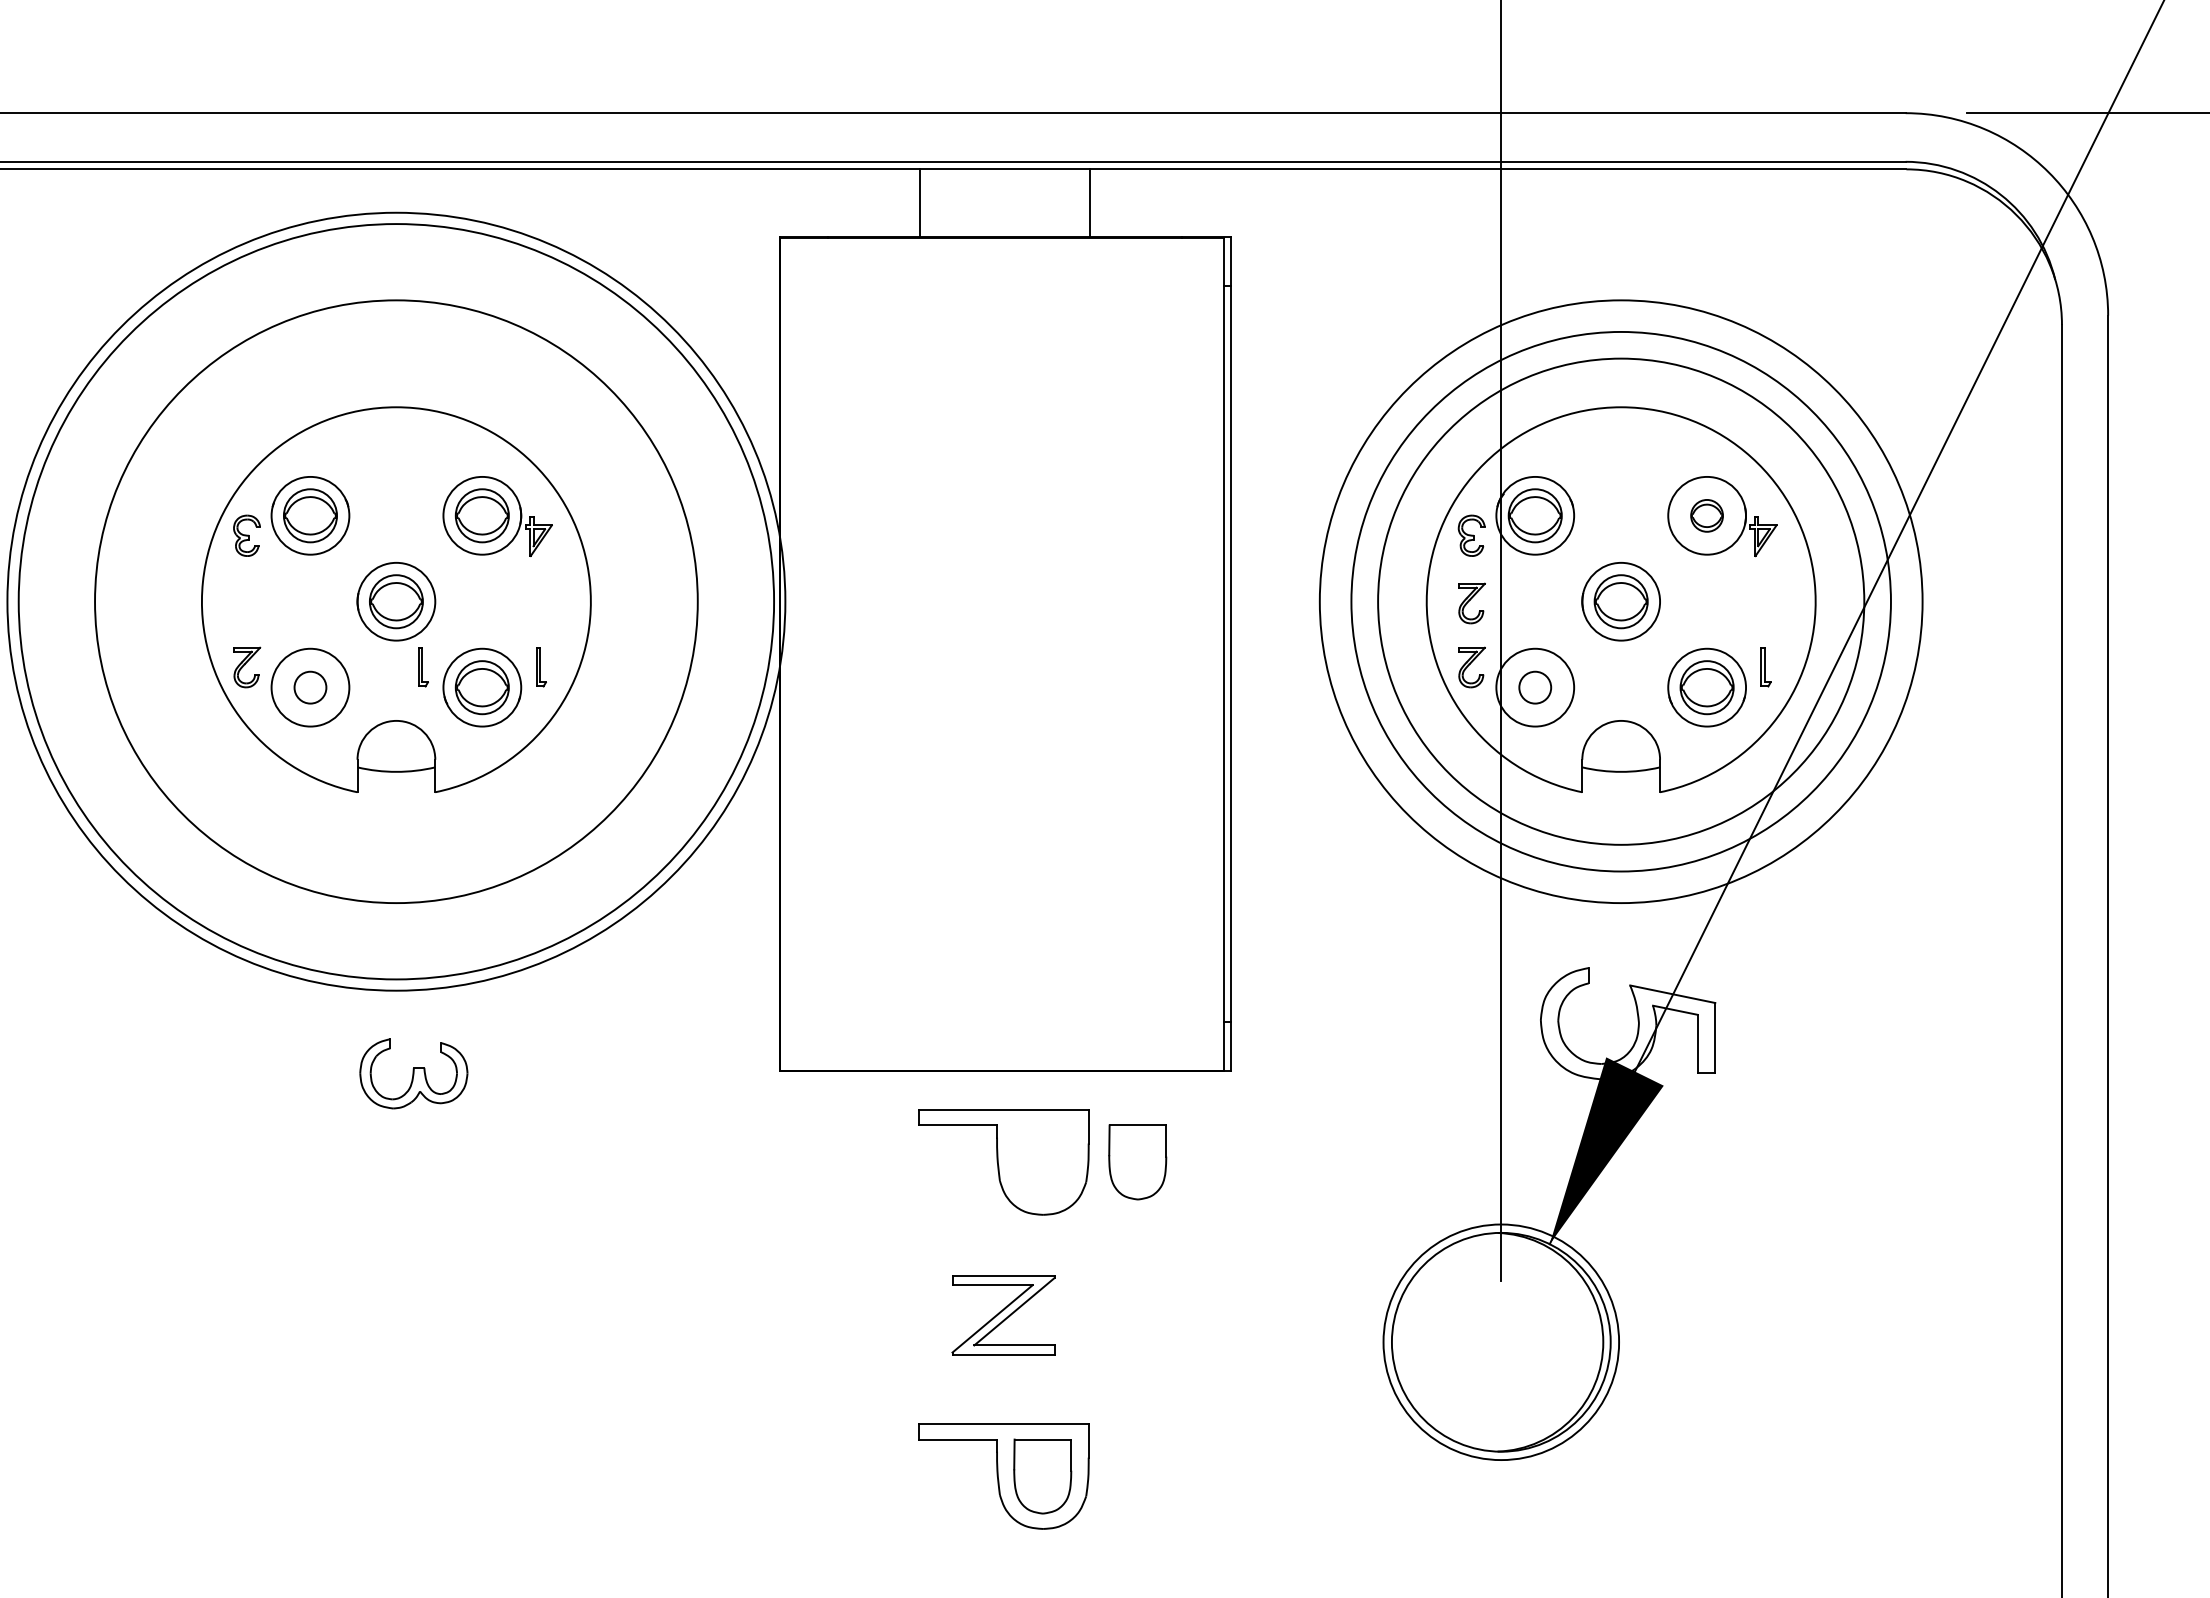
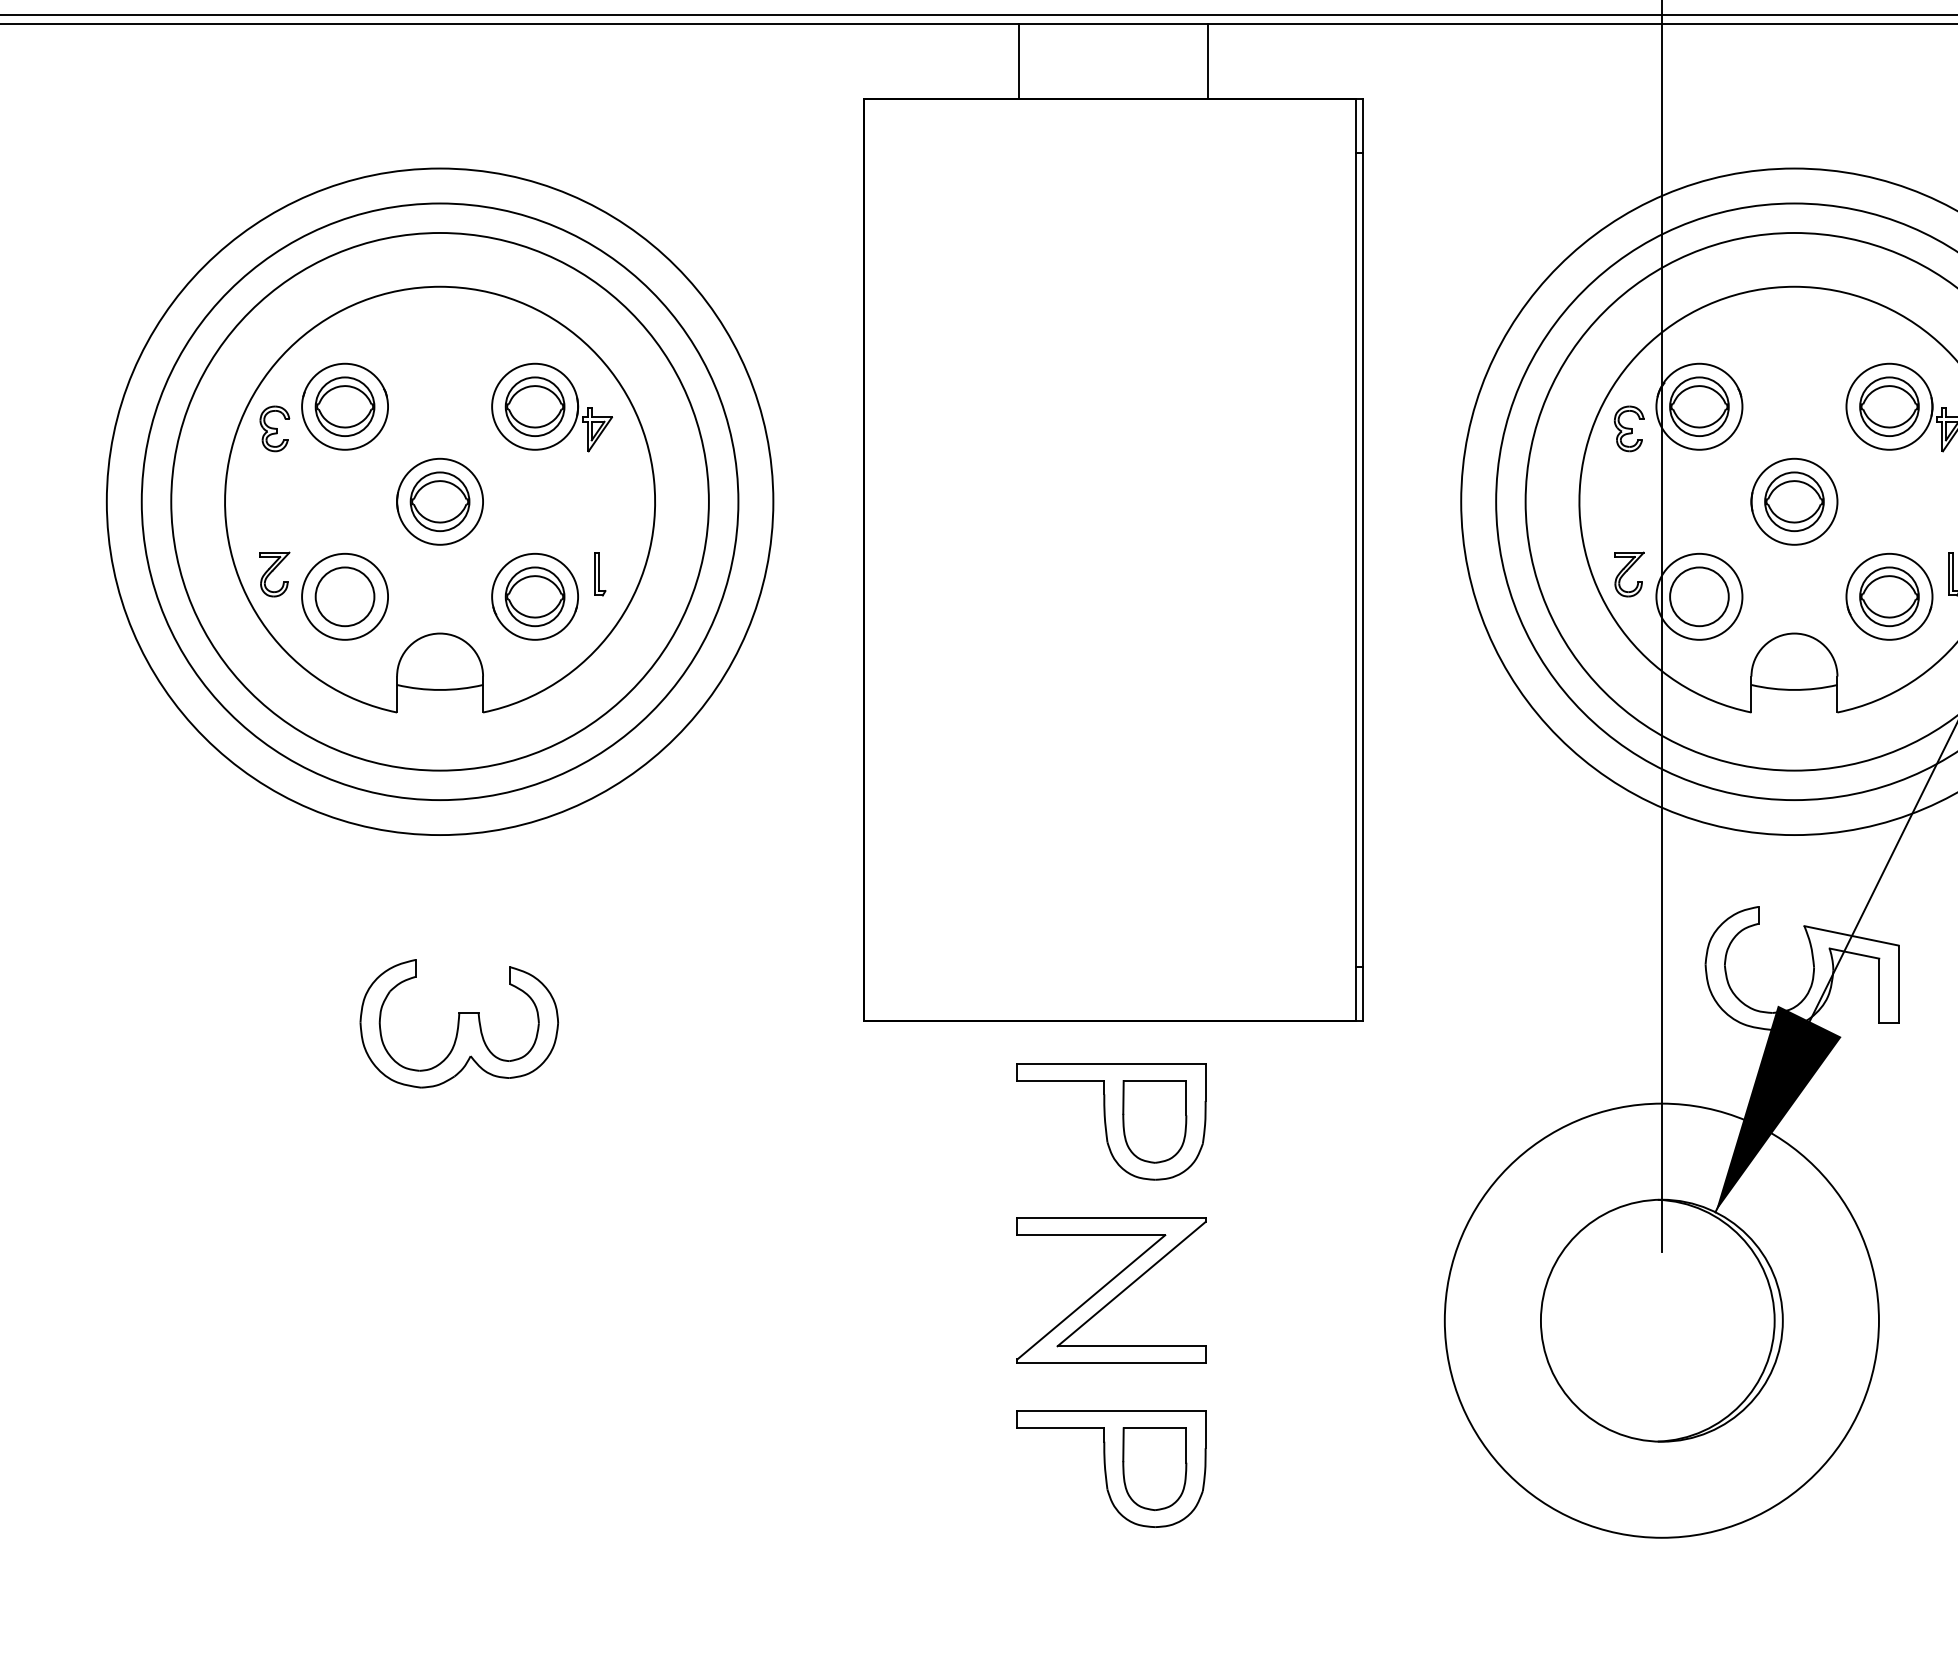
part: (1706, 515) -> (1888, 406), size x1.67
circle: (396, 601) -> (440, 501), size x0.62
circle: (396, 601) -> (440, 501), size x0.71
part: (1471, 603) -> (1628, 503), removed
part: (423, 667) -> (470, 574), removed
circle: (310, 687) -> (345, 596), size x1.67
circle: (1534, 687) -> (1698, 596), size x1.67
part: (413, 1073) -> (458, 1023), size x1.67
part: (1137, 1162) -> (1154, 1121), moved
part: (1003, 1315) -> (1111, 1291), size x1.67
circle: (1501, 1341) -> (1662, 1319), size x1.67

